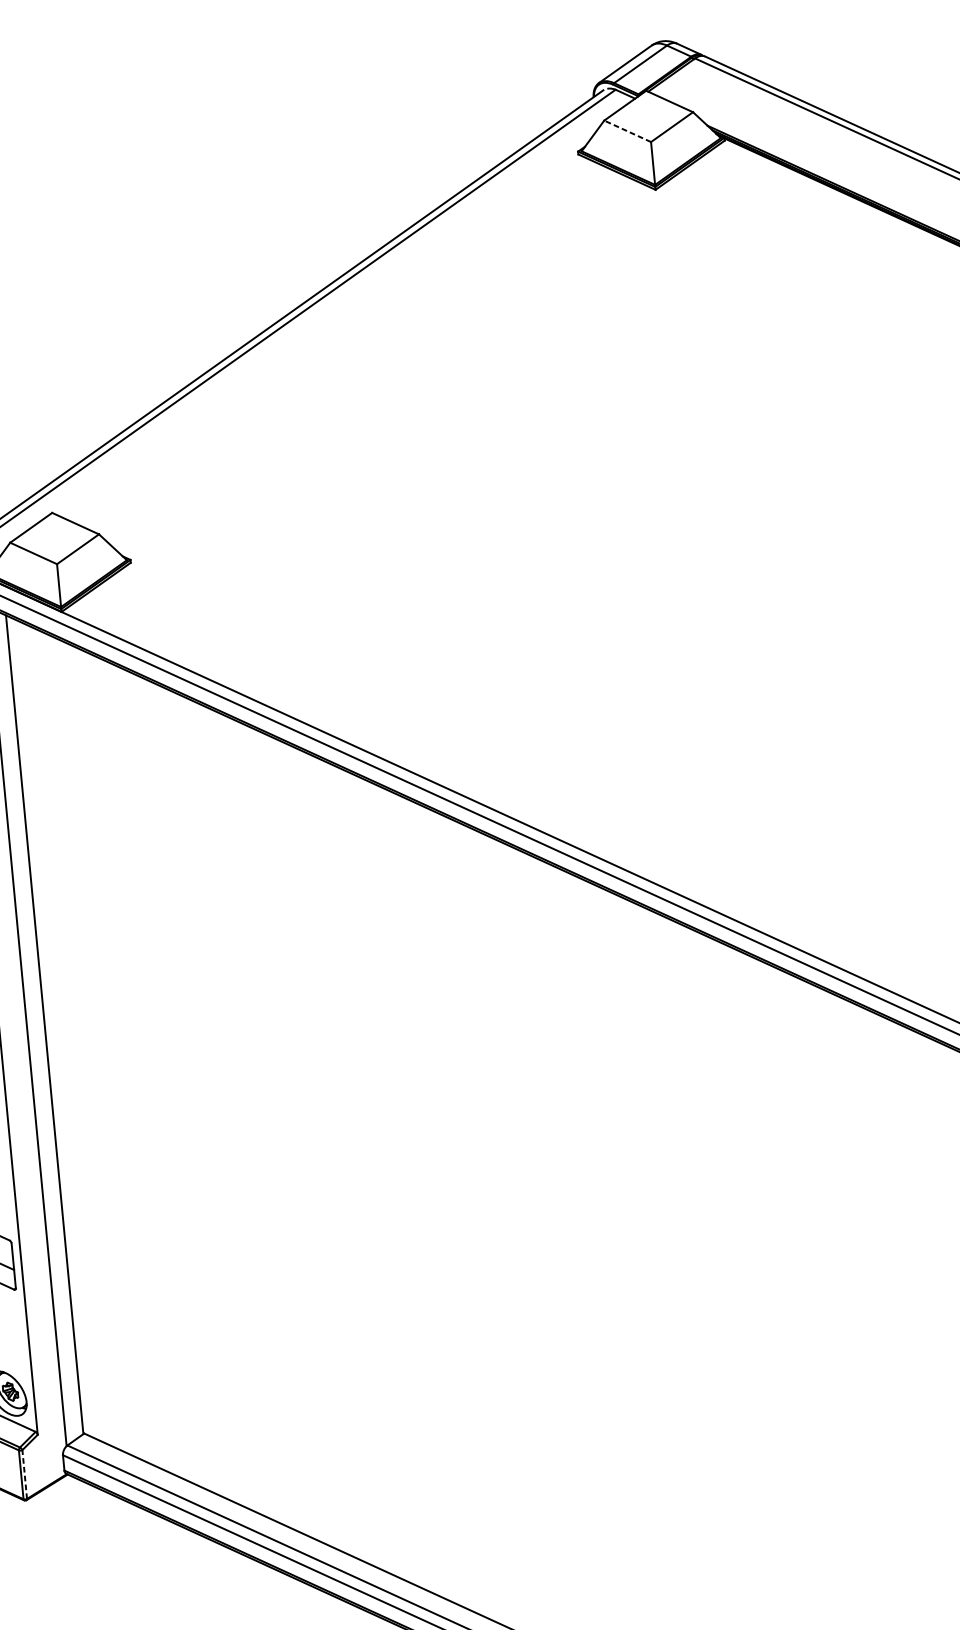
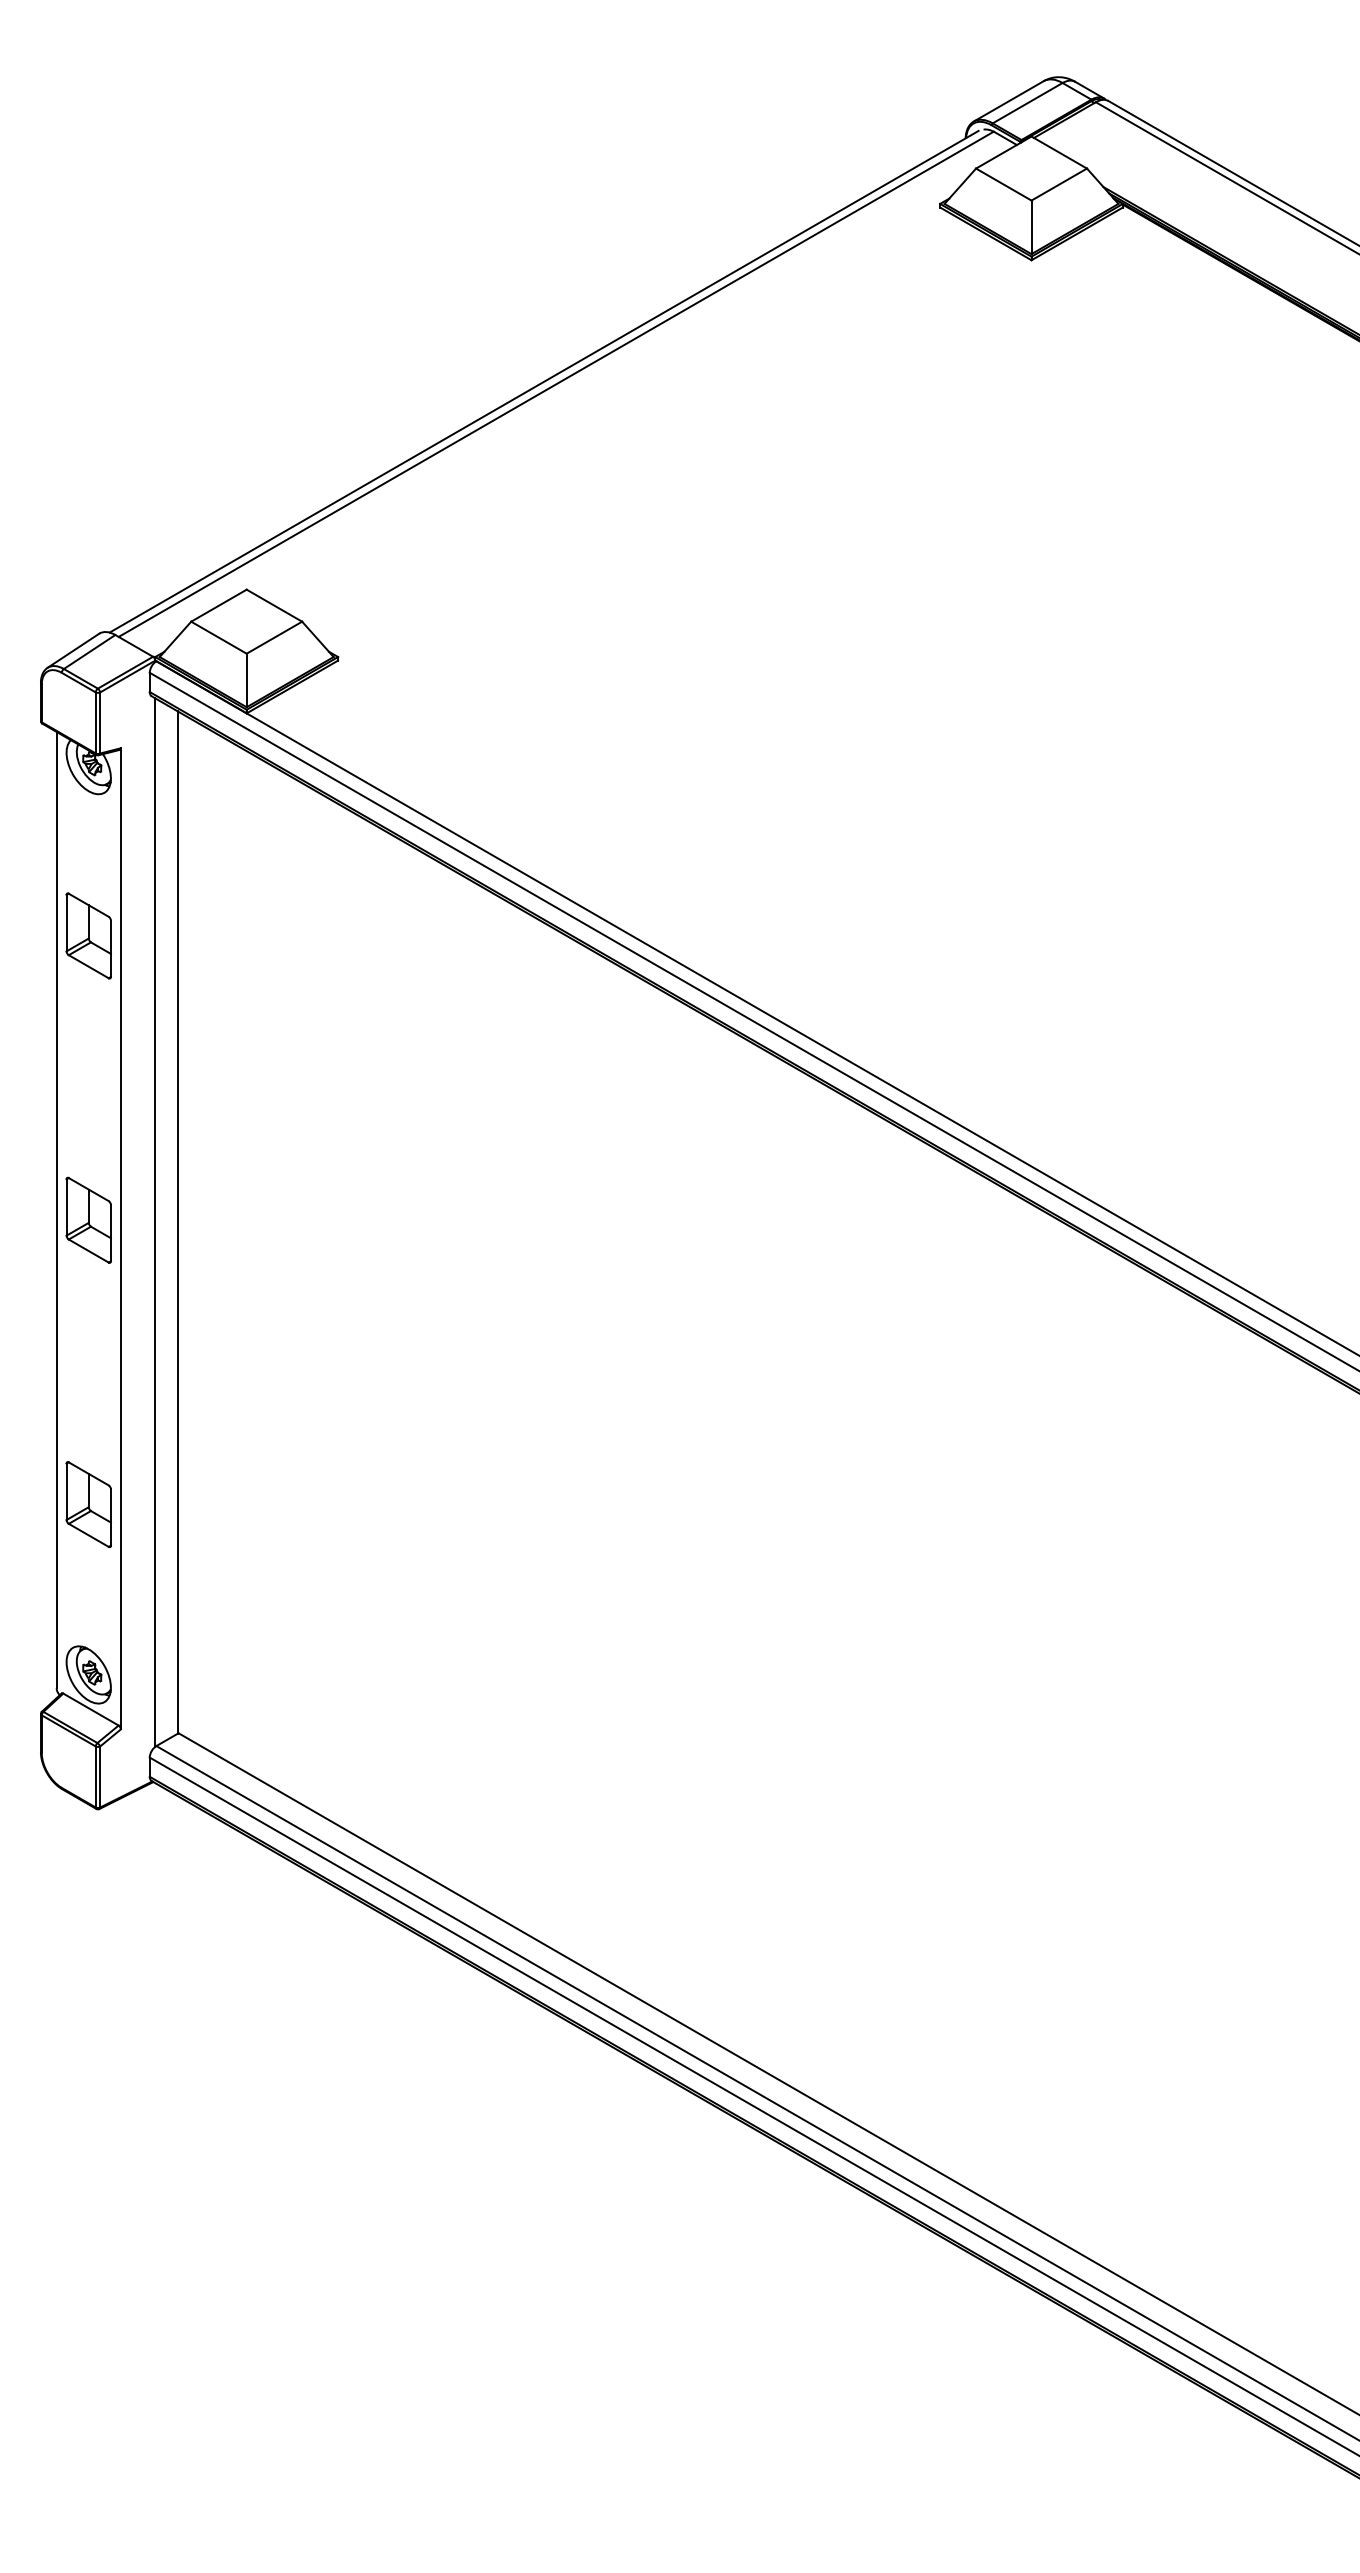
line: (627, 131) -> (1003, 184), dashed -> solid
line: (25, 1474) -> (100, 1777), dashed -> solid

